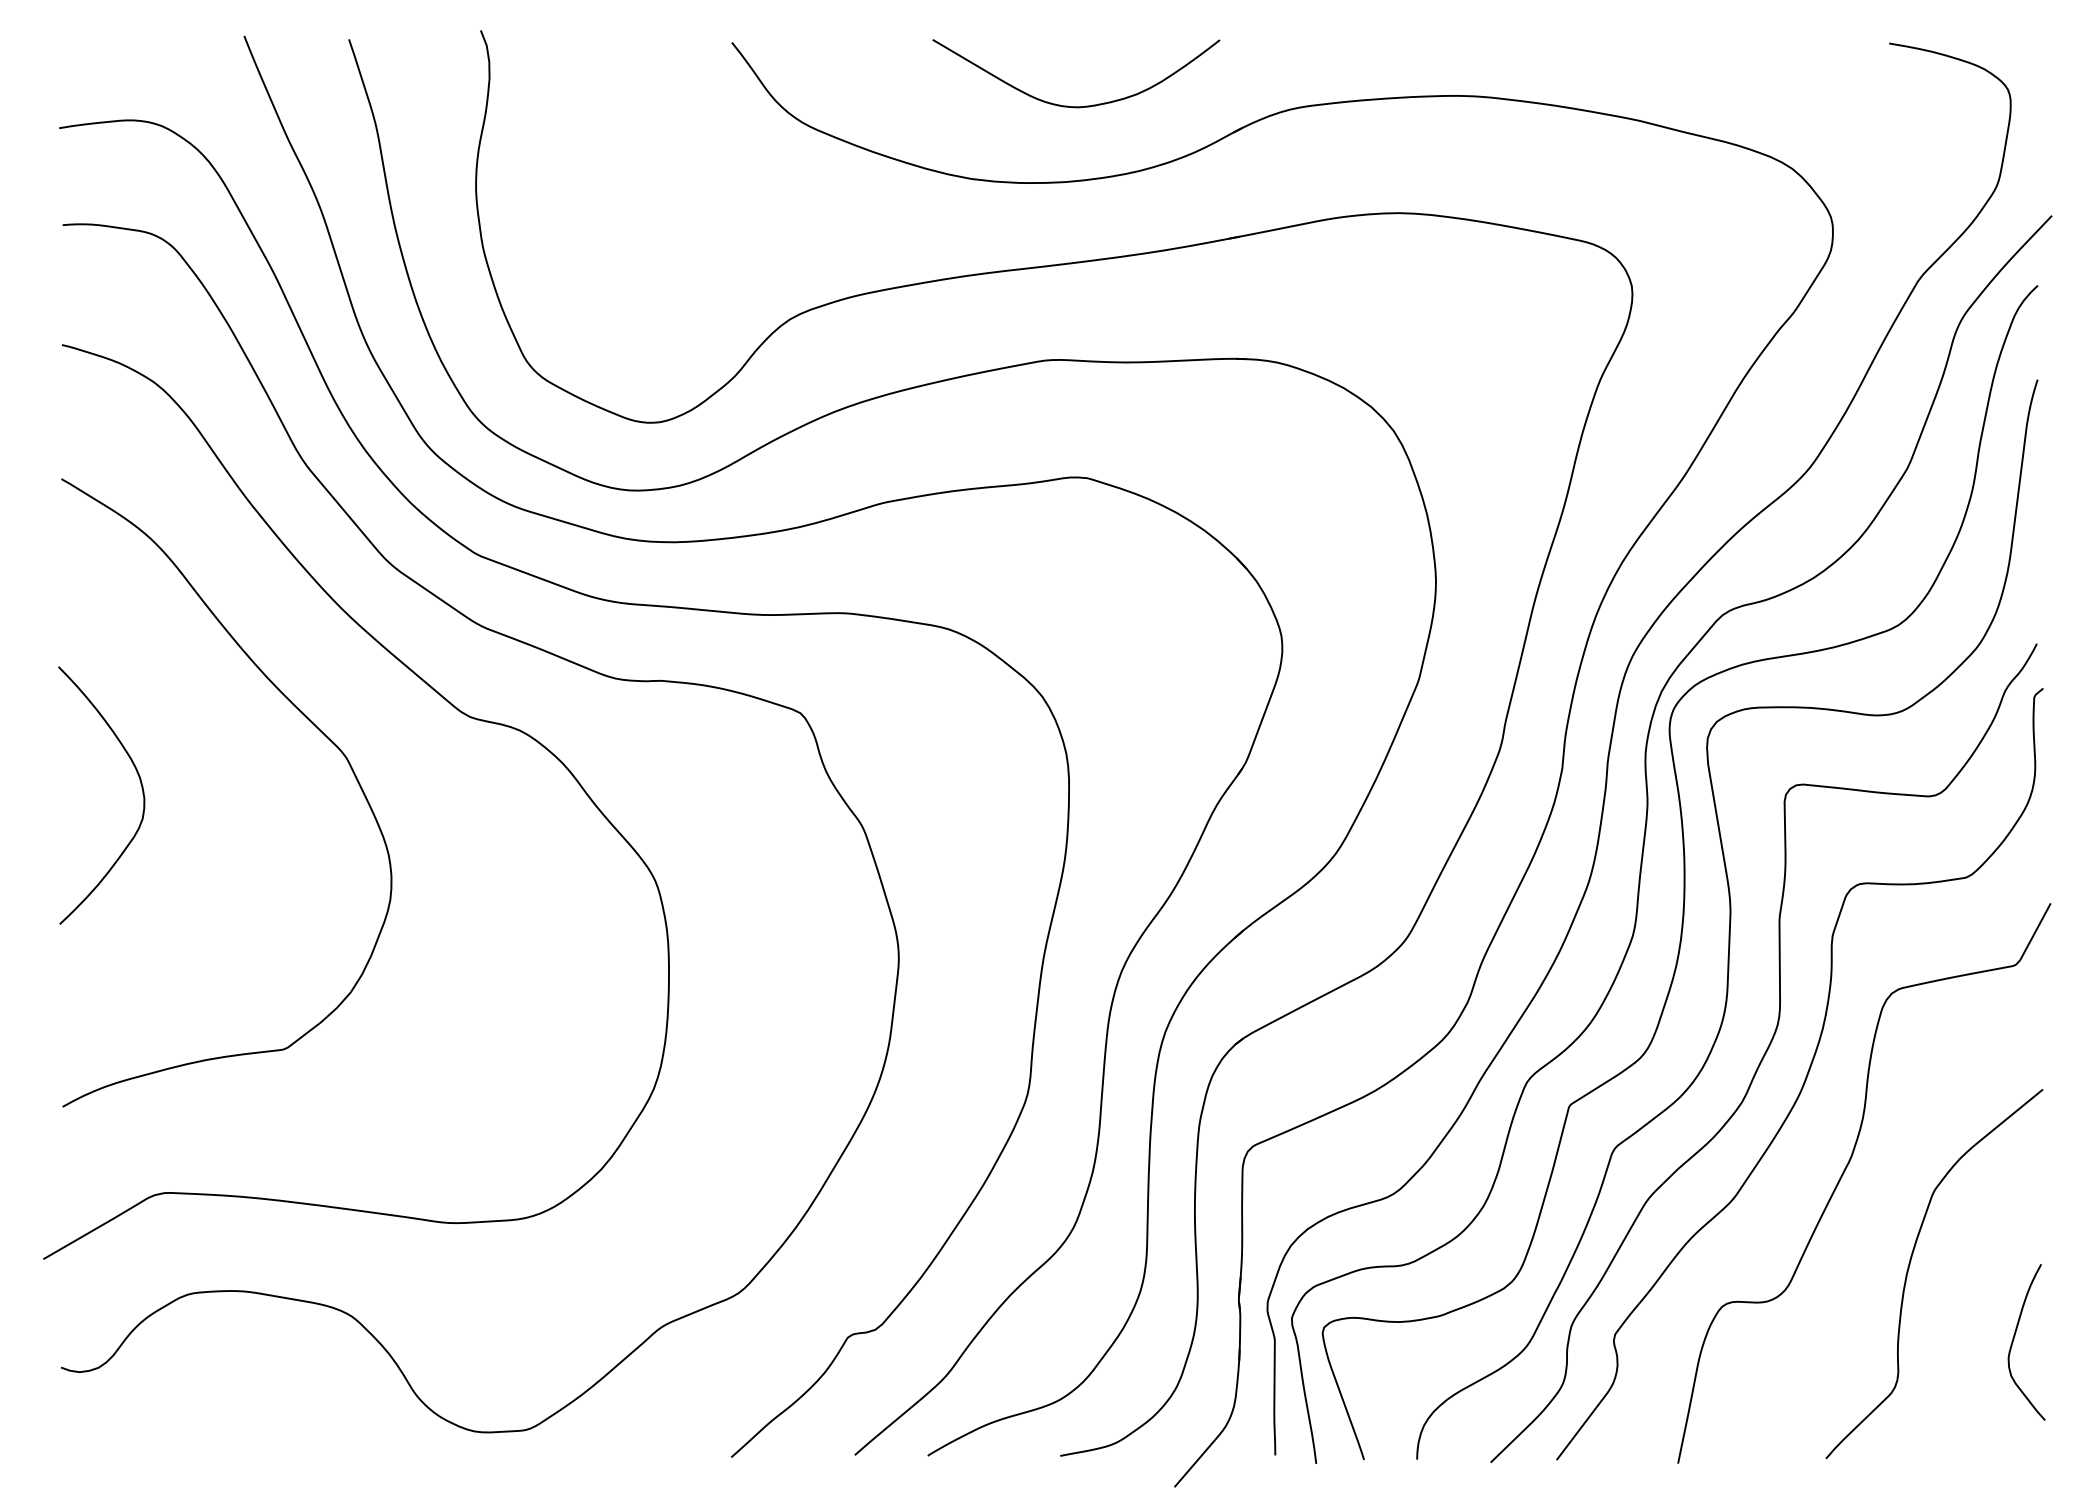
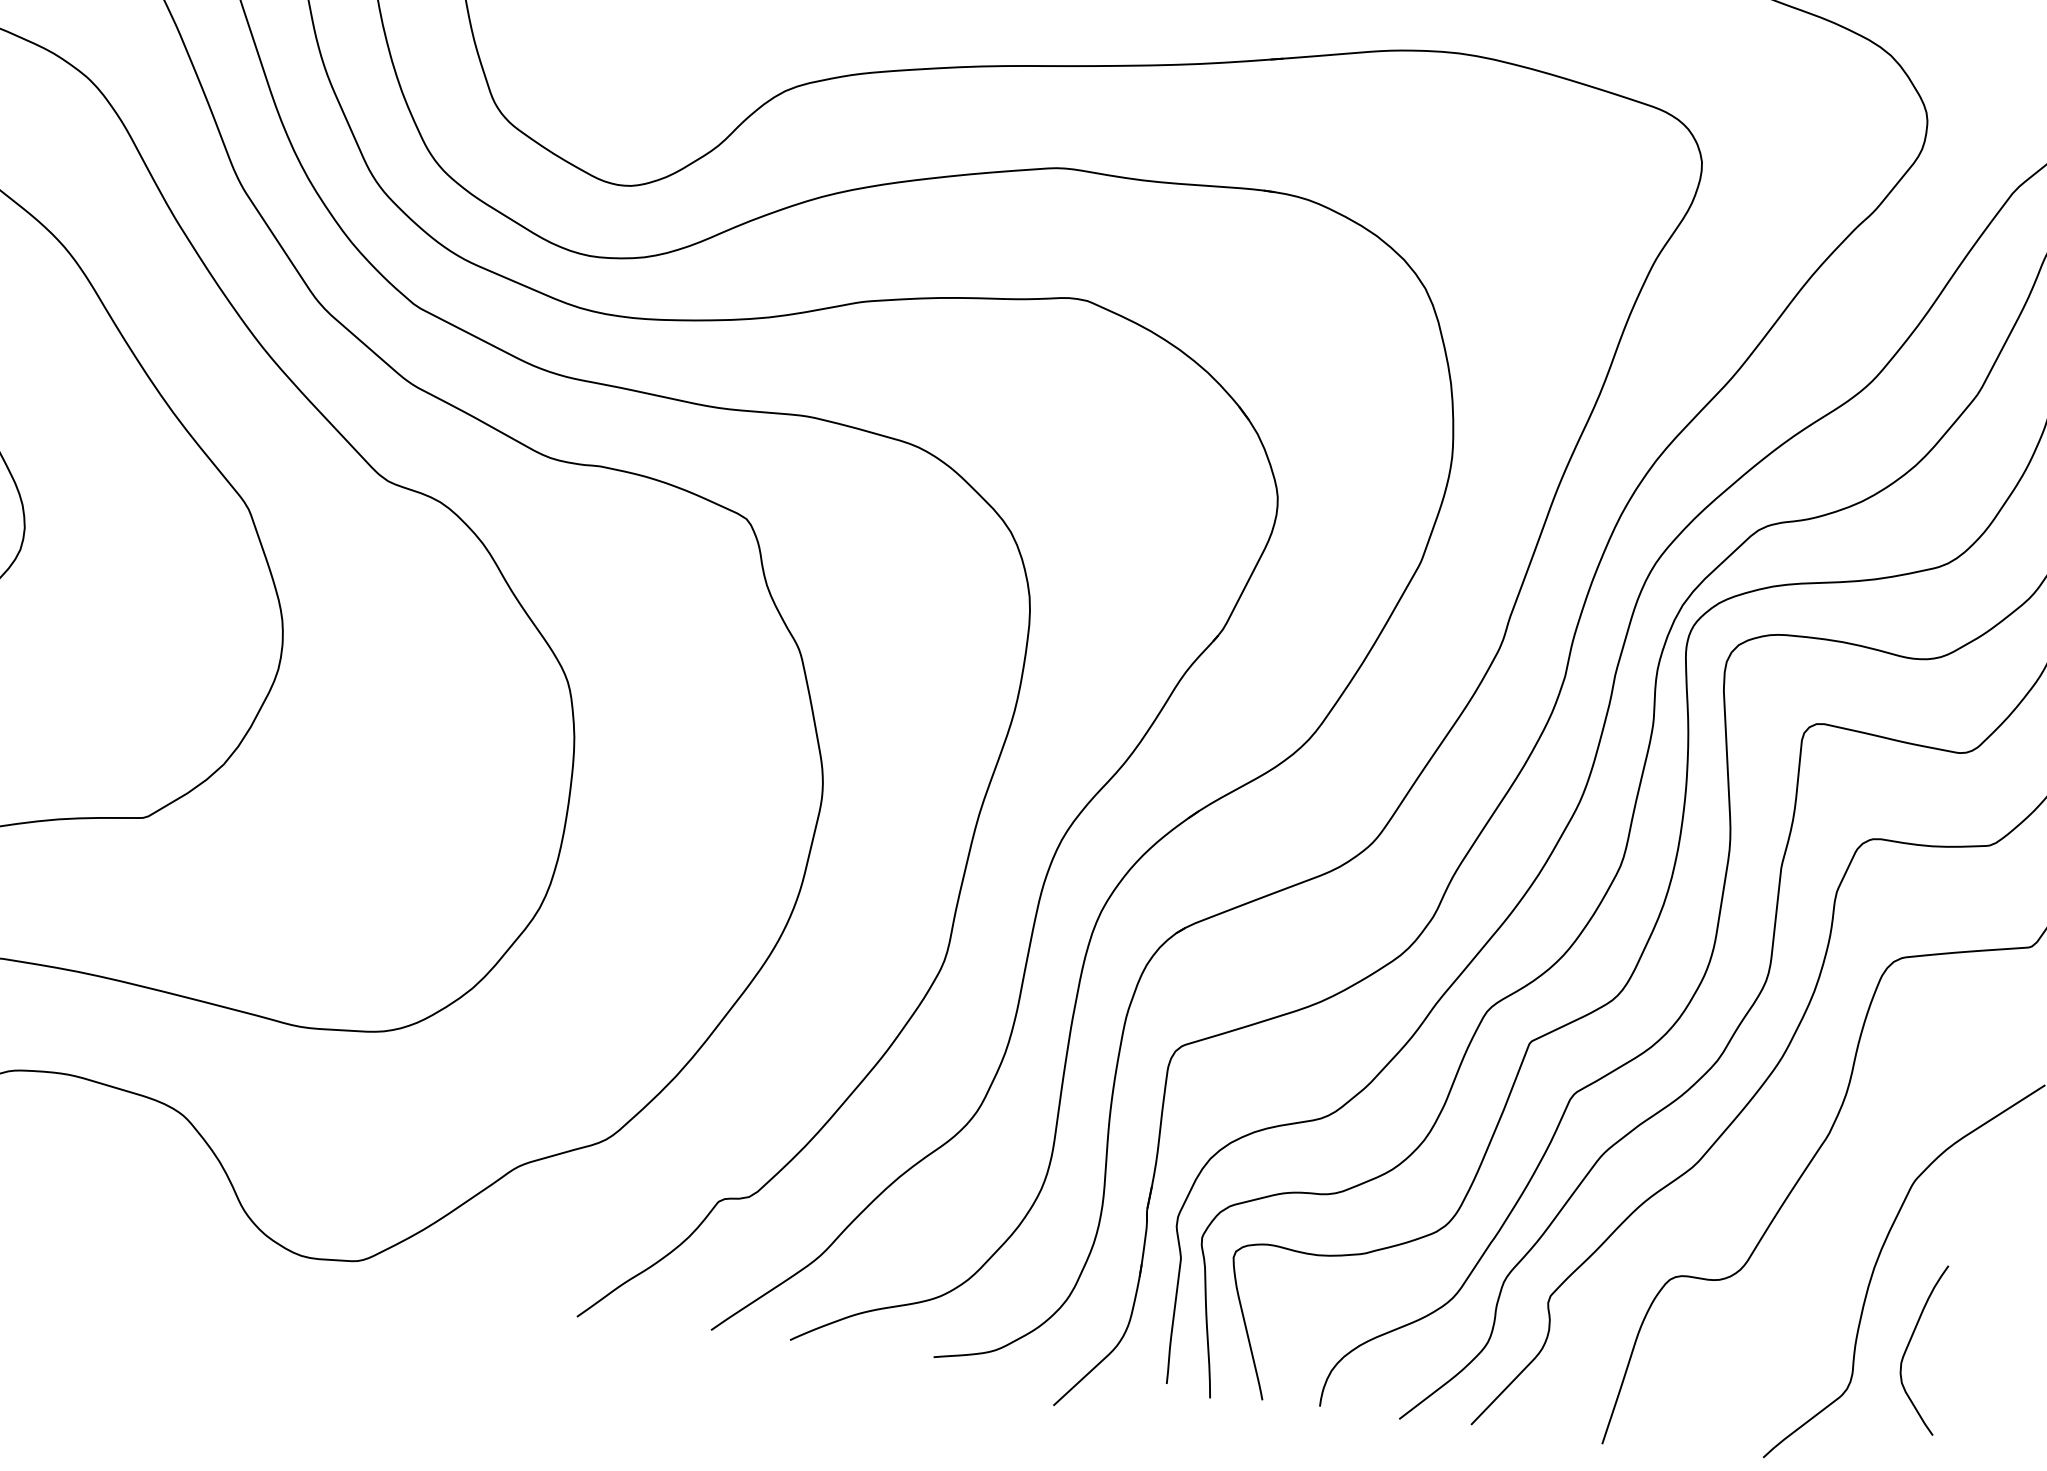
curve: (2014, 1339) -> (1910, 1343), moved

